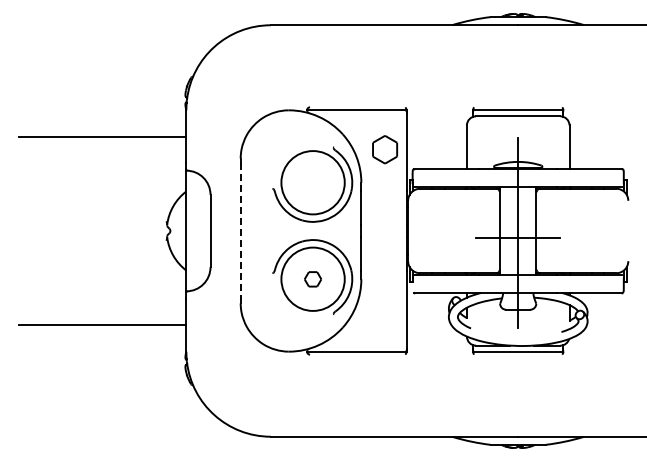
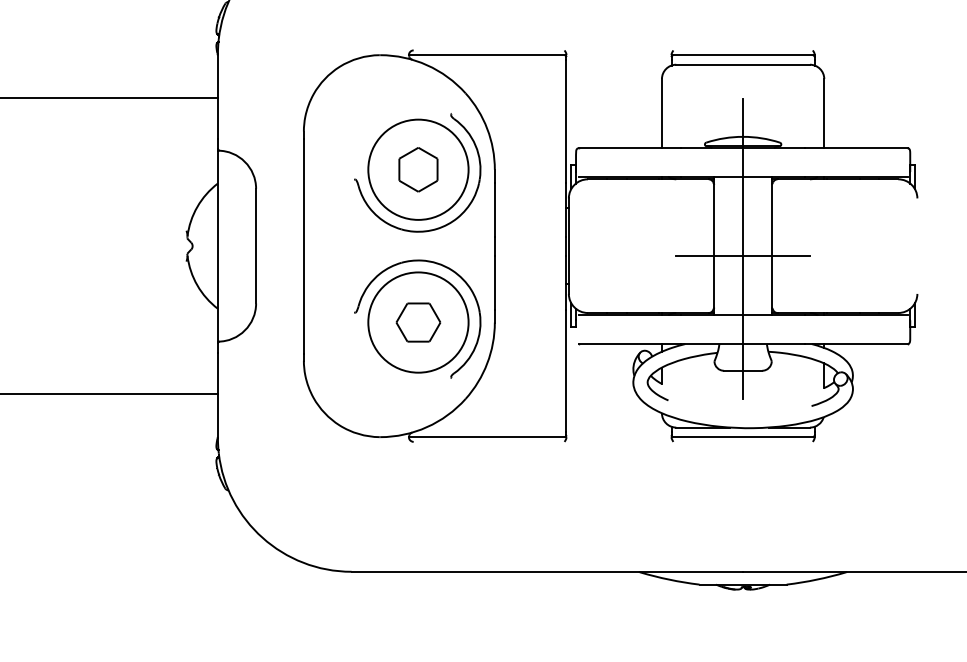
part: (384, 149) -> (417, 169), moved
line: (240, 231) -> (303, 246), dashed -> solid
part: (312, 279) -> (417, 322), size x1.67

